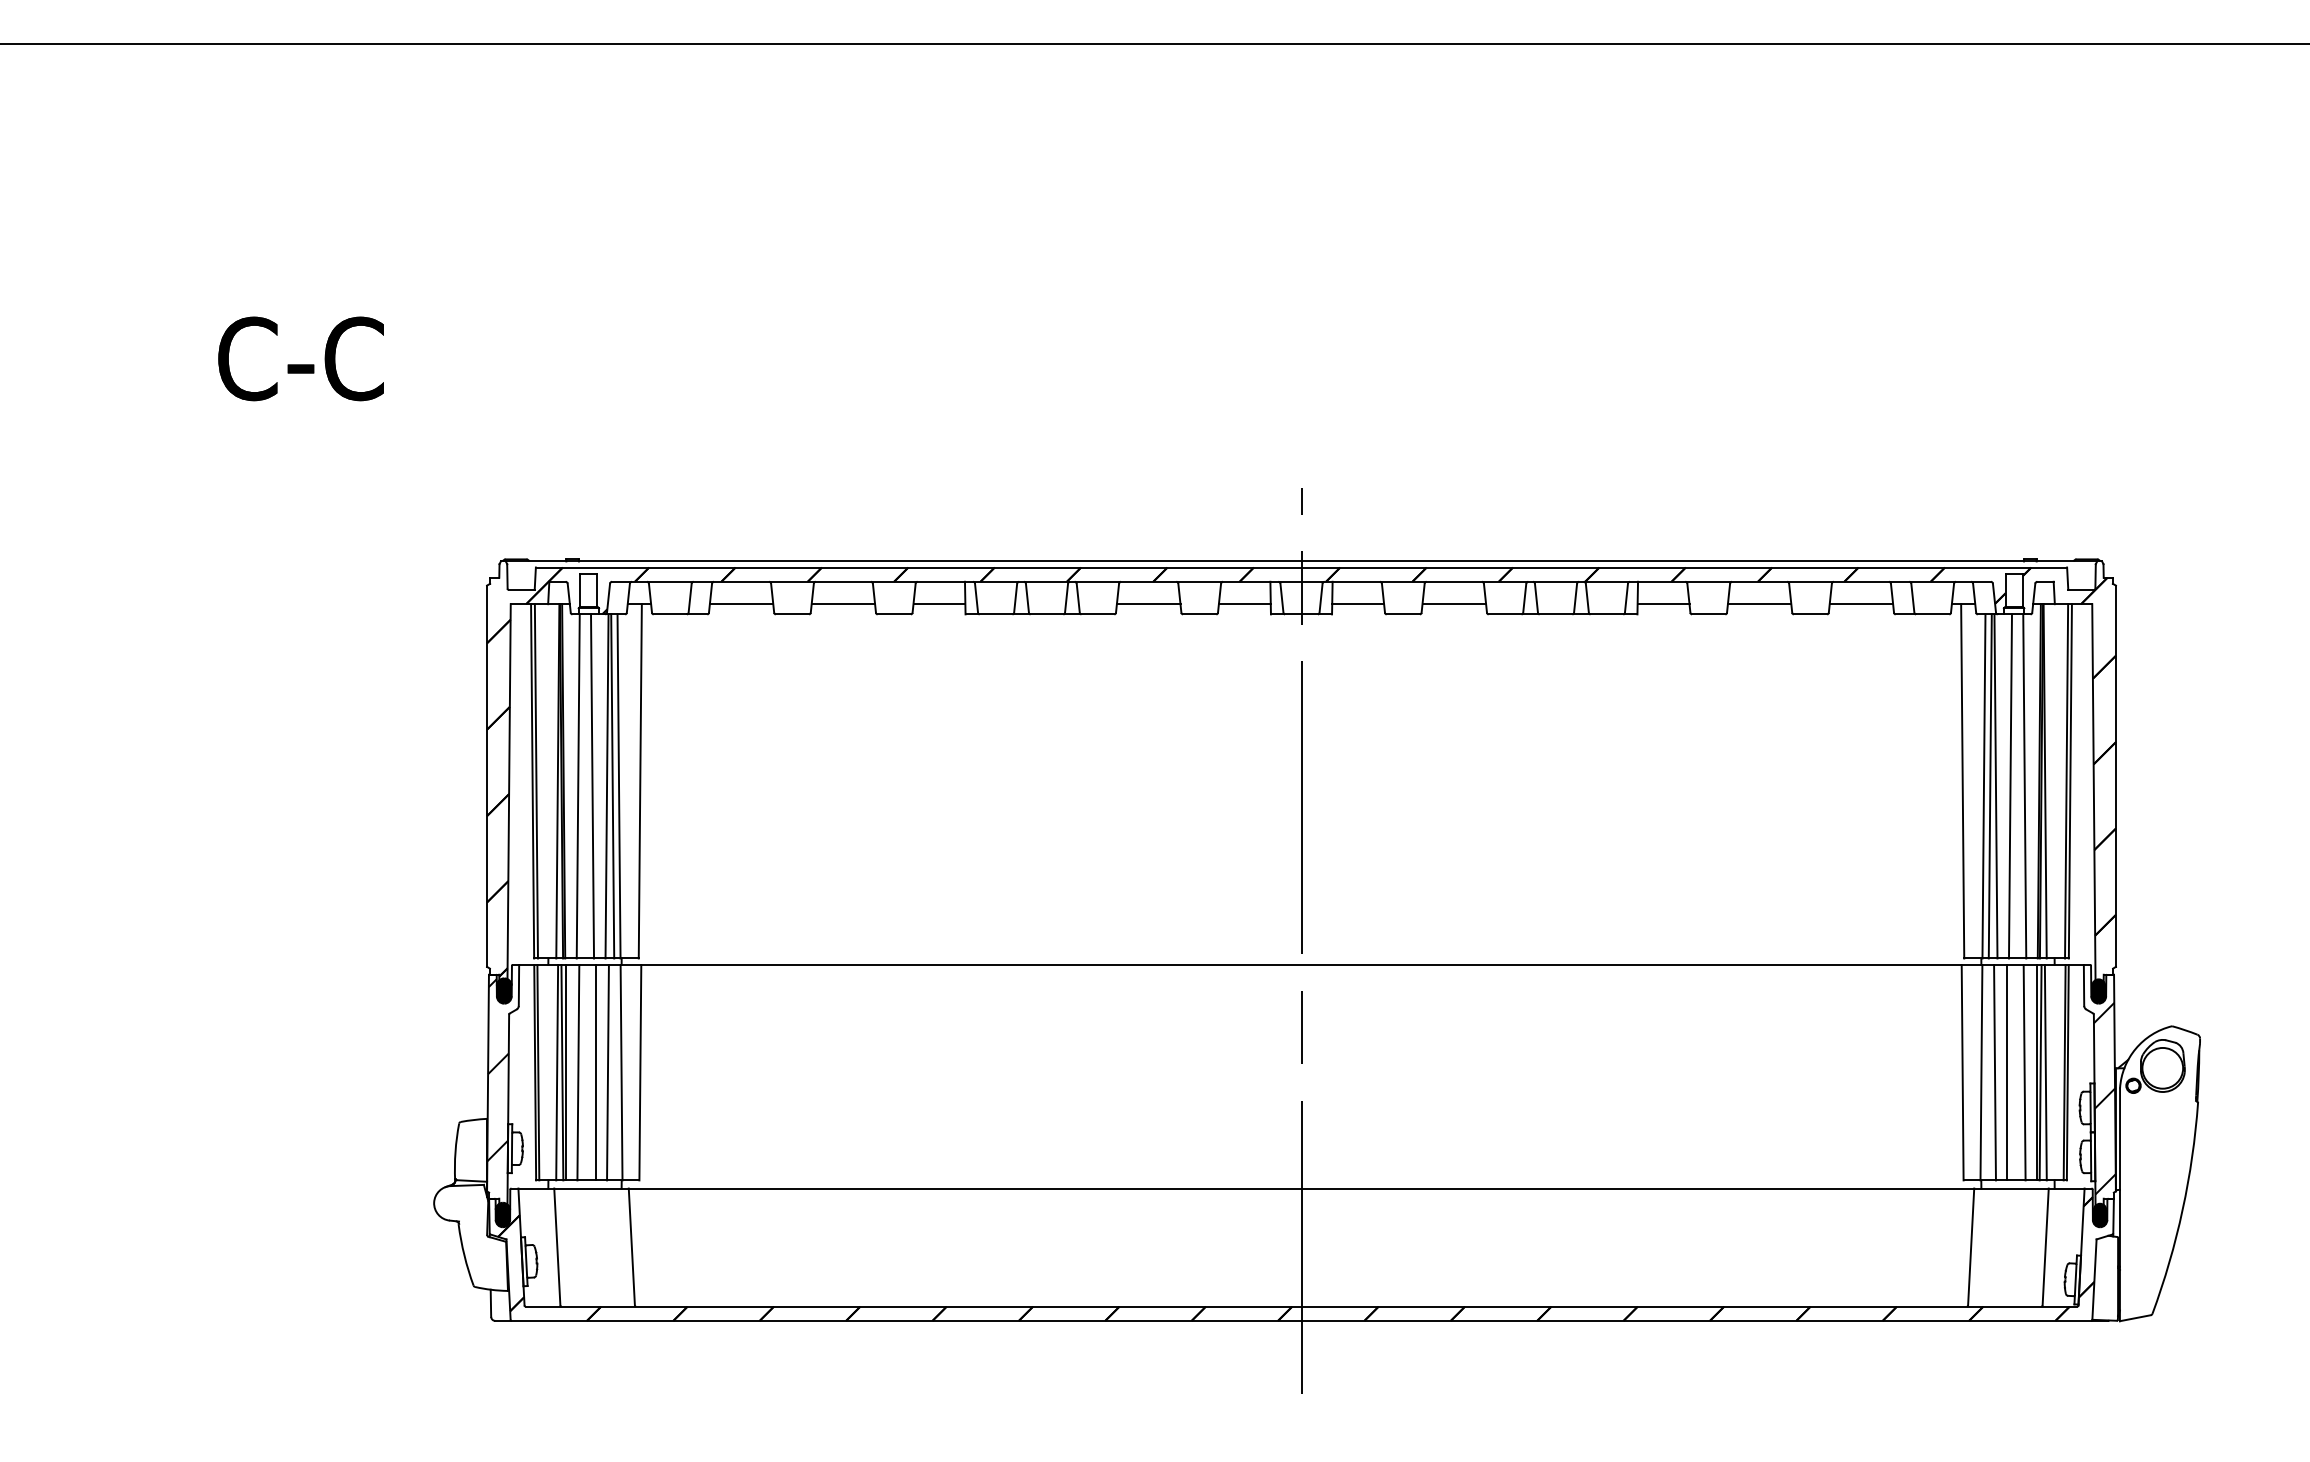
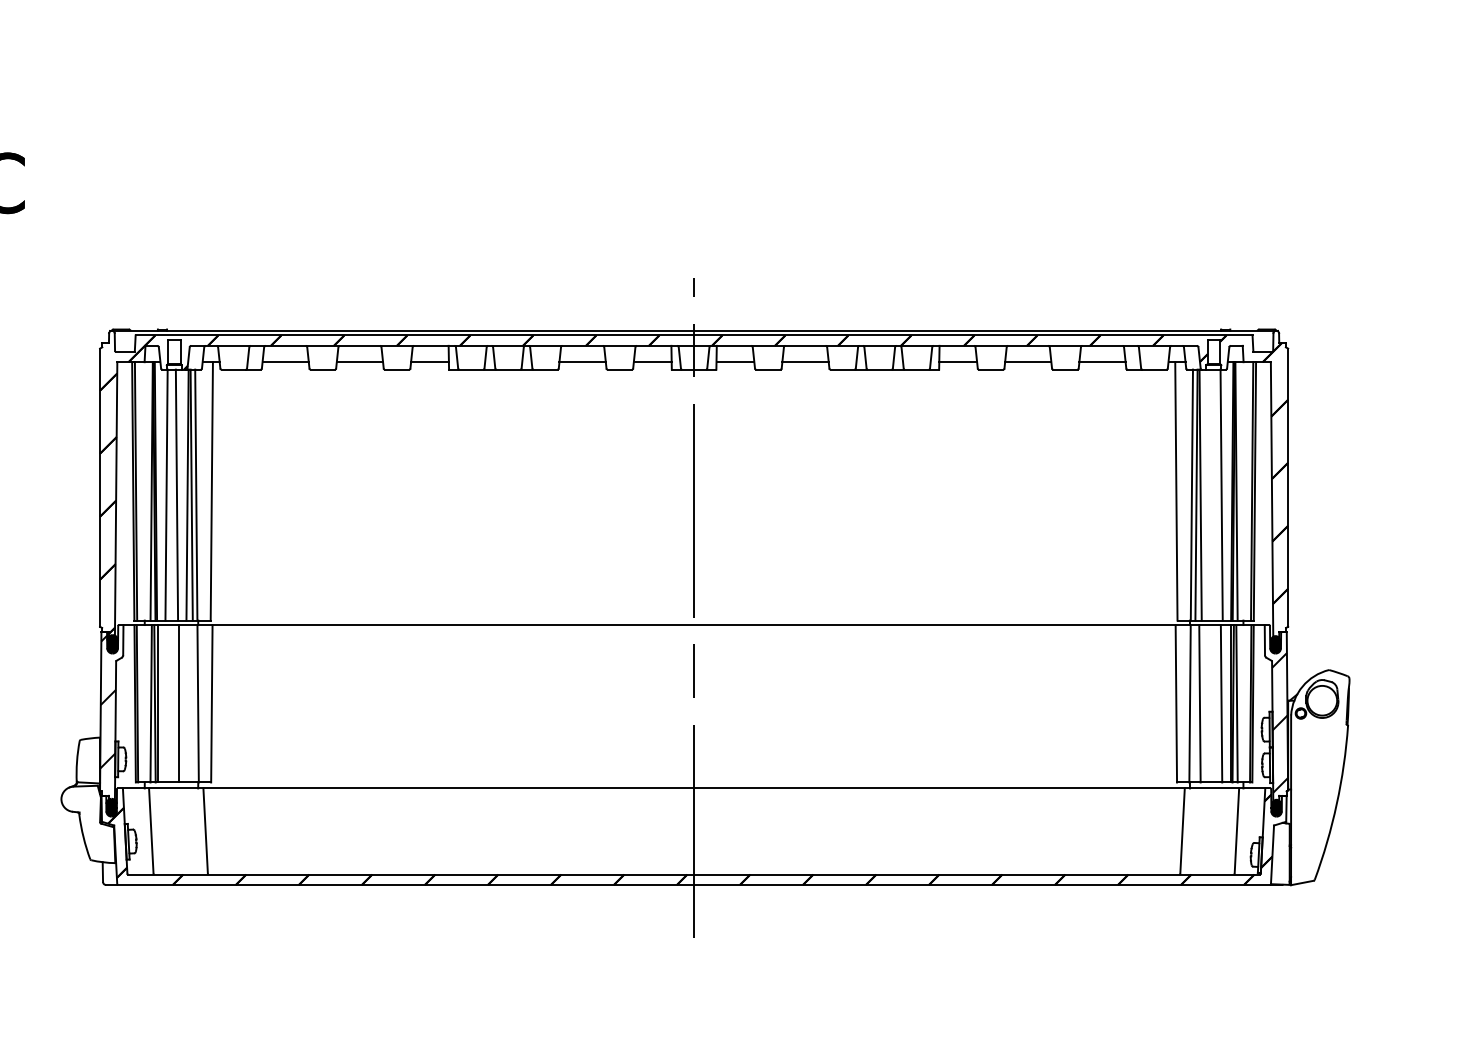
line: (2009, 786) -> (1210, 495), removed
line: (578, 1072) -> (166, 703), removed
line: (607, 1072) -> (187, 703), removed
line: (2007, 1072) -> (1209, 703), removed

